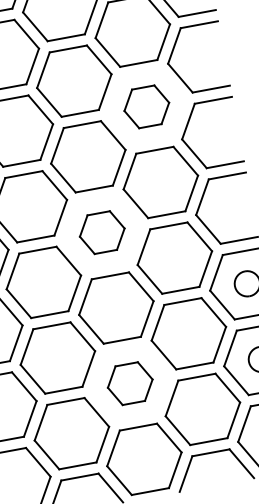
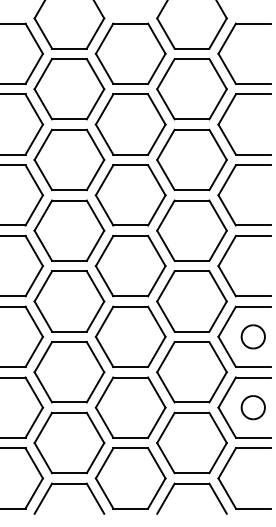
part: (146, 106) -> (191, 159), size x1.67
part: (102, 232) -> (130, 266), size x1.67
part: (130, 383) -> (130, 407), size x1.67

